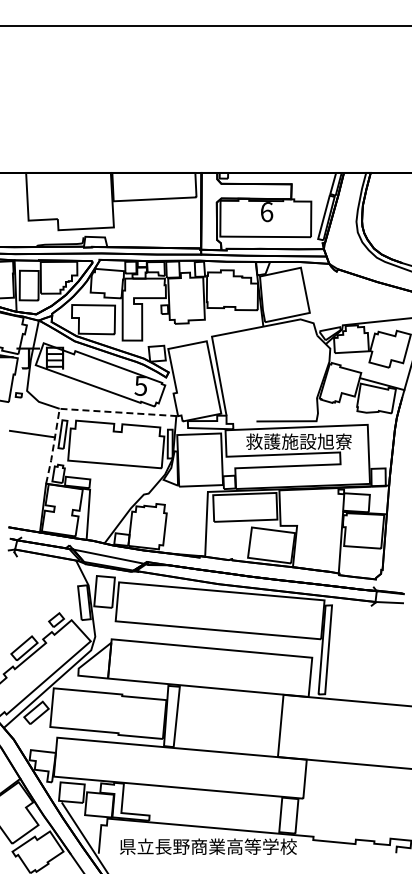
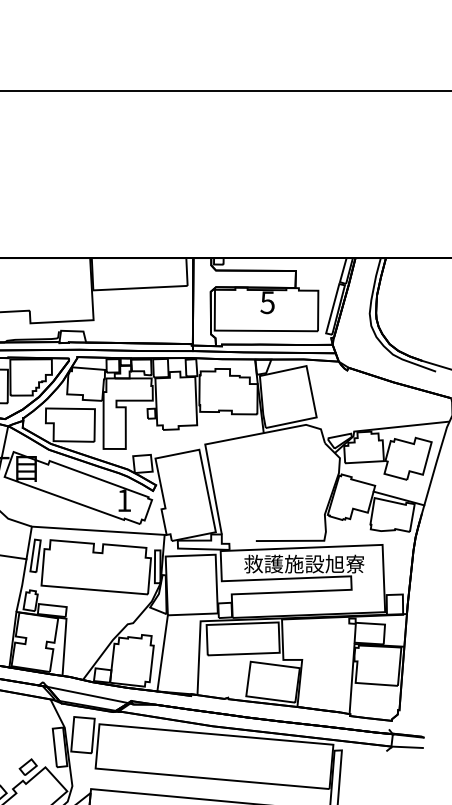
text: (266, 212) -> (267, 303), 6 -> 5
text: (140, 385) -> (123, 500), 5 -> 1
line: (79, 410) -> (54, 528), dashed -> solid
line: (174, 519) -> (162, 652), added

